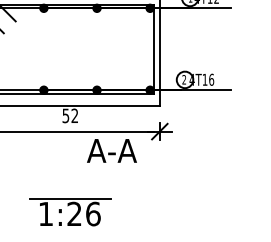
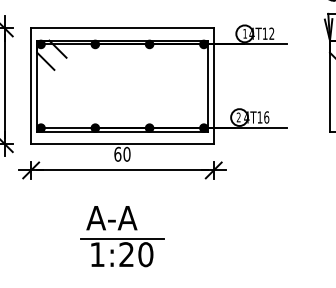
text: (70, 115) -> (122, 153), 52 -> 60
text: (111, 151) -> (111, 218), moved
text: (92, 213) -> (145, 254), 1:26 -> 1:20

